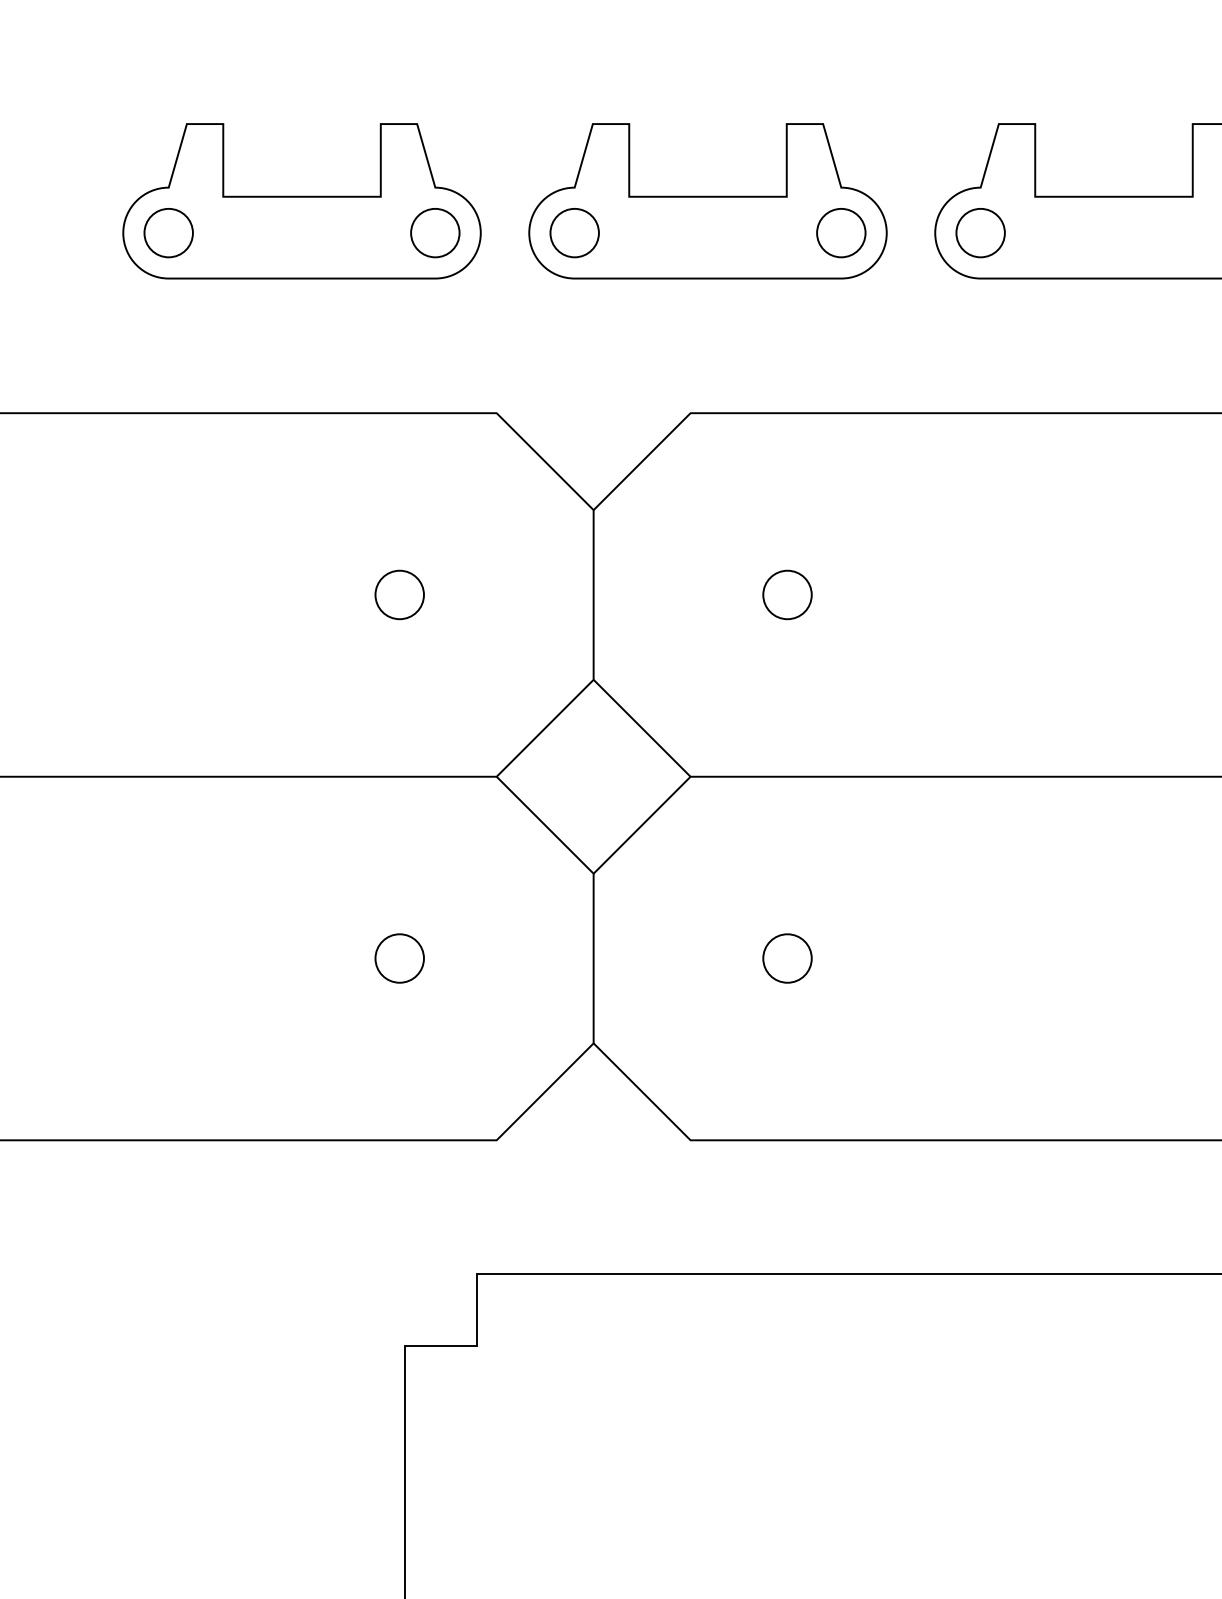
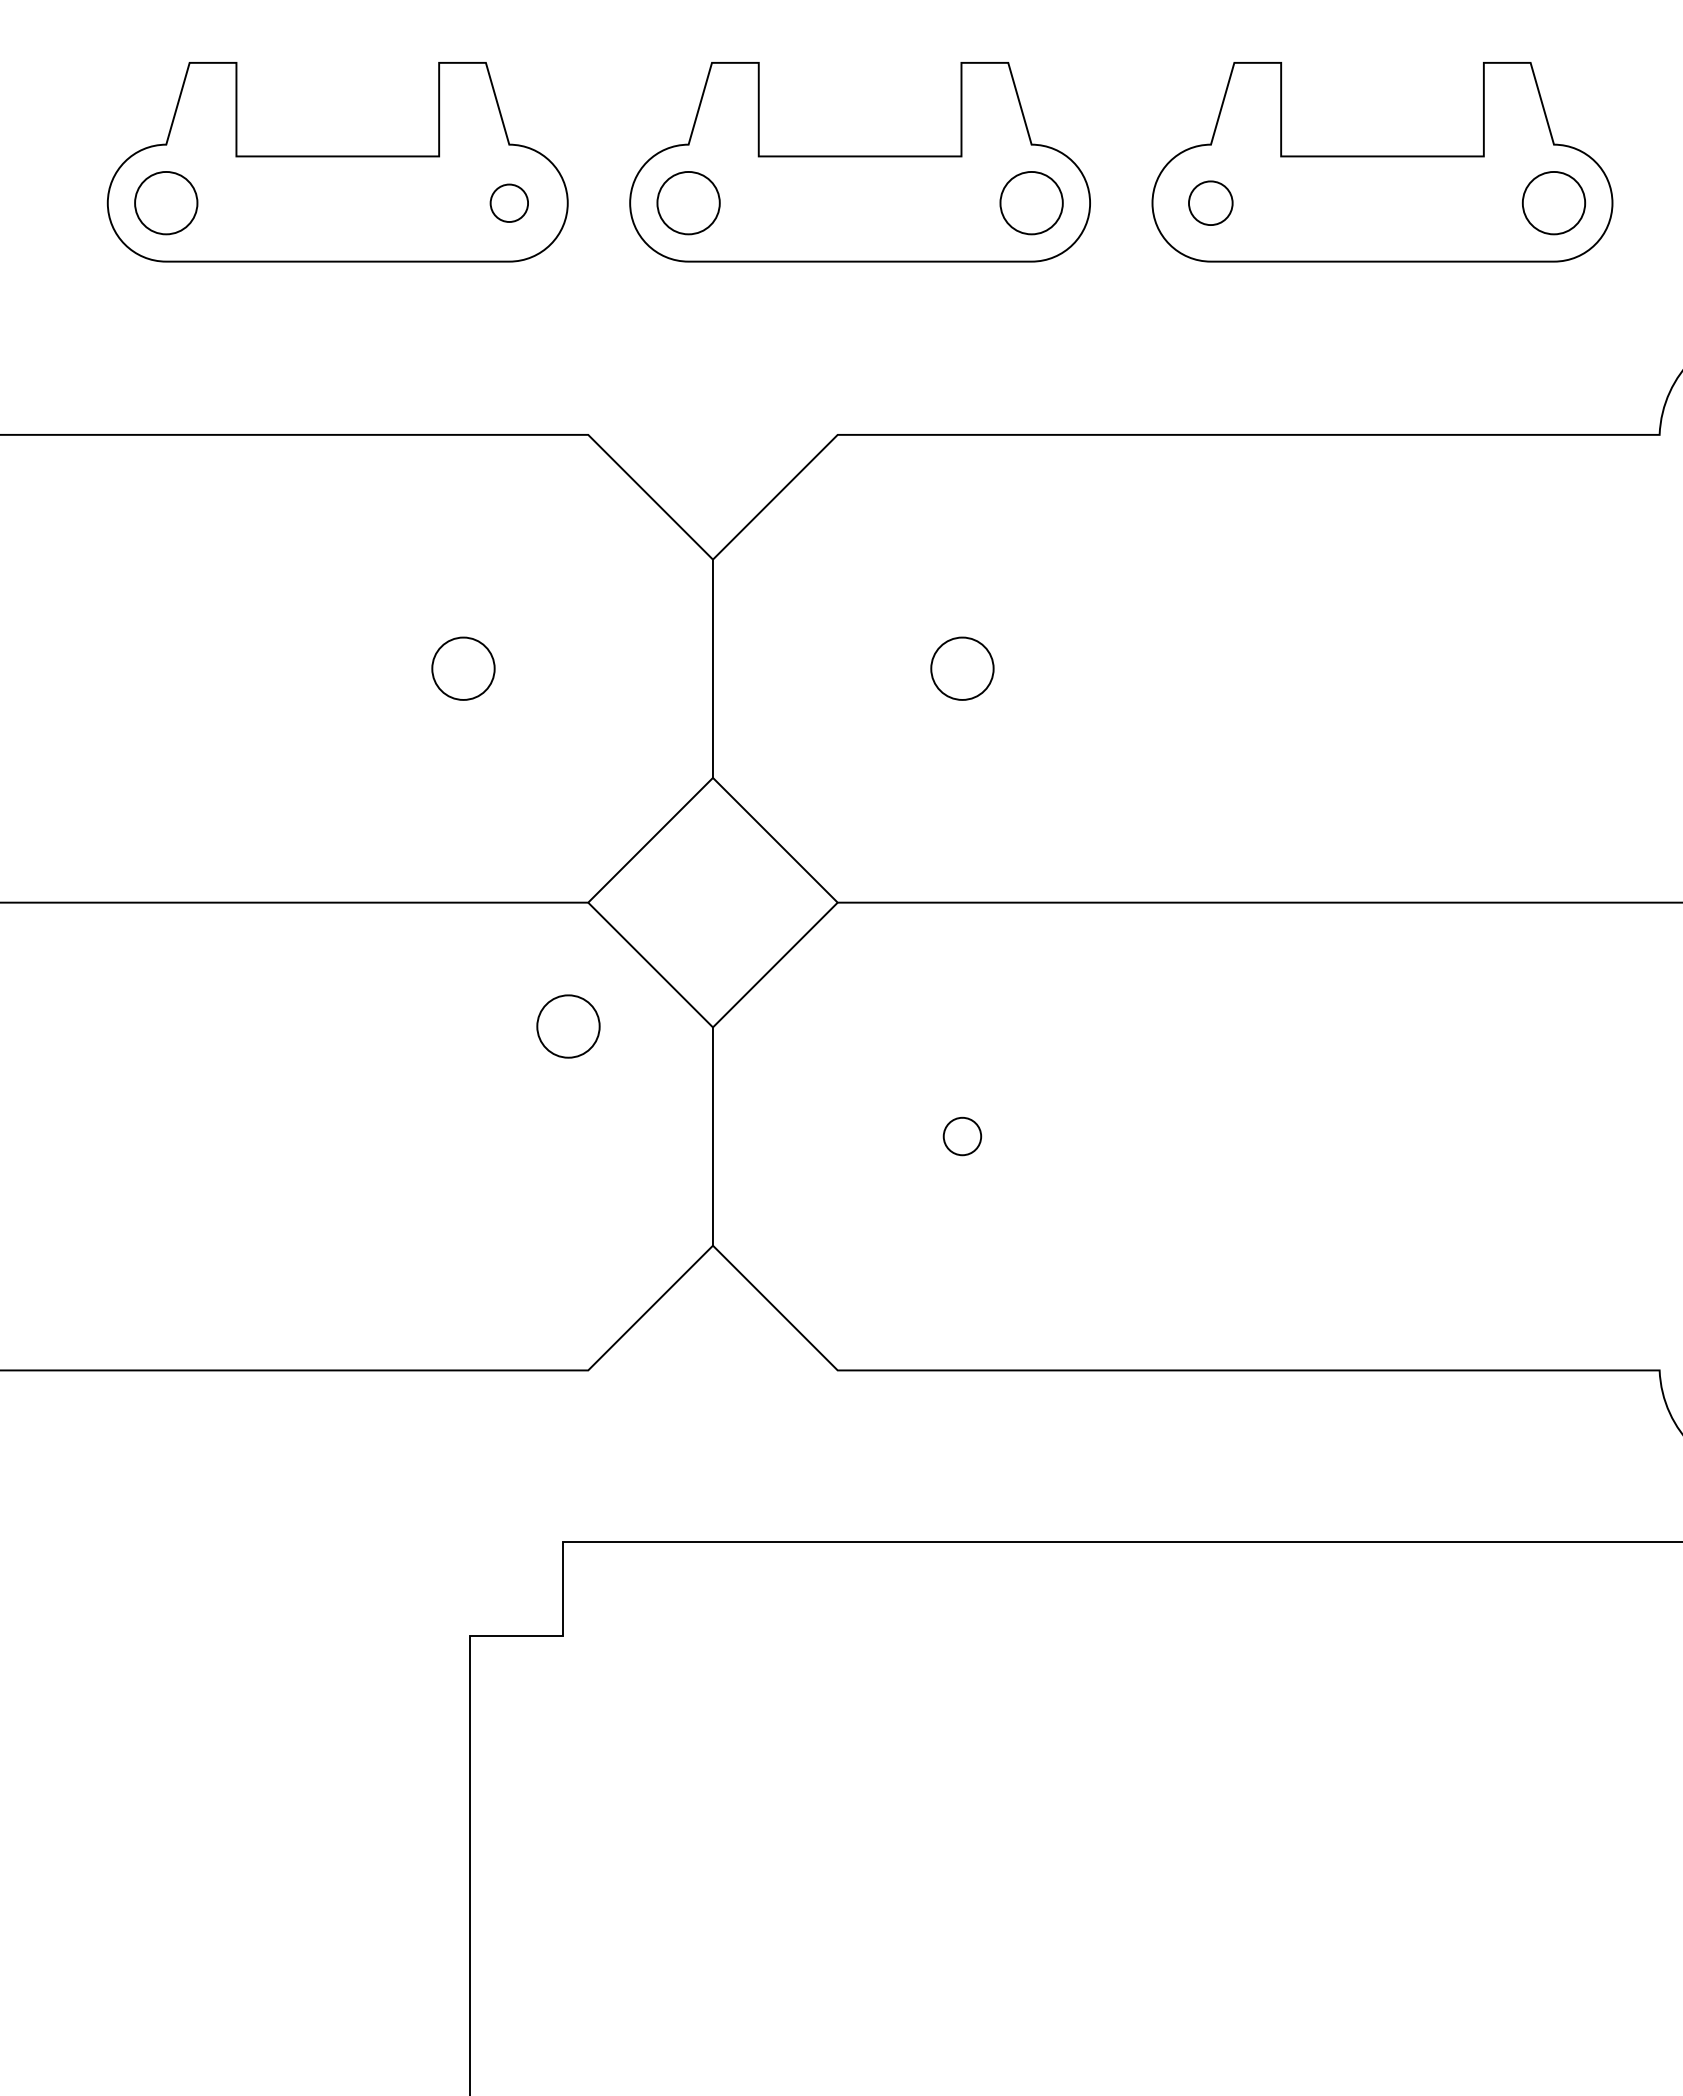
part: (435, 233) -> (509, 203), size x0.6
part: (980, 233) -> (1210, 203), size x0.7
part: (399, 958) -> (568, 1026), moved
part: (787, 958) -> (962, 1136), size x0.6

